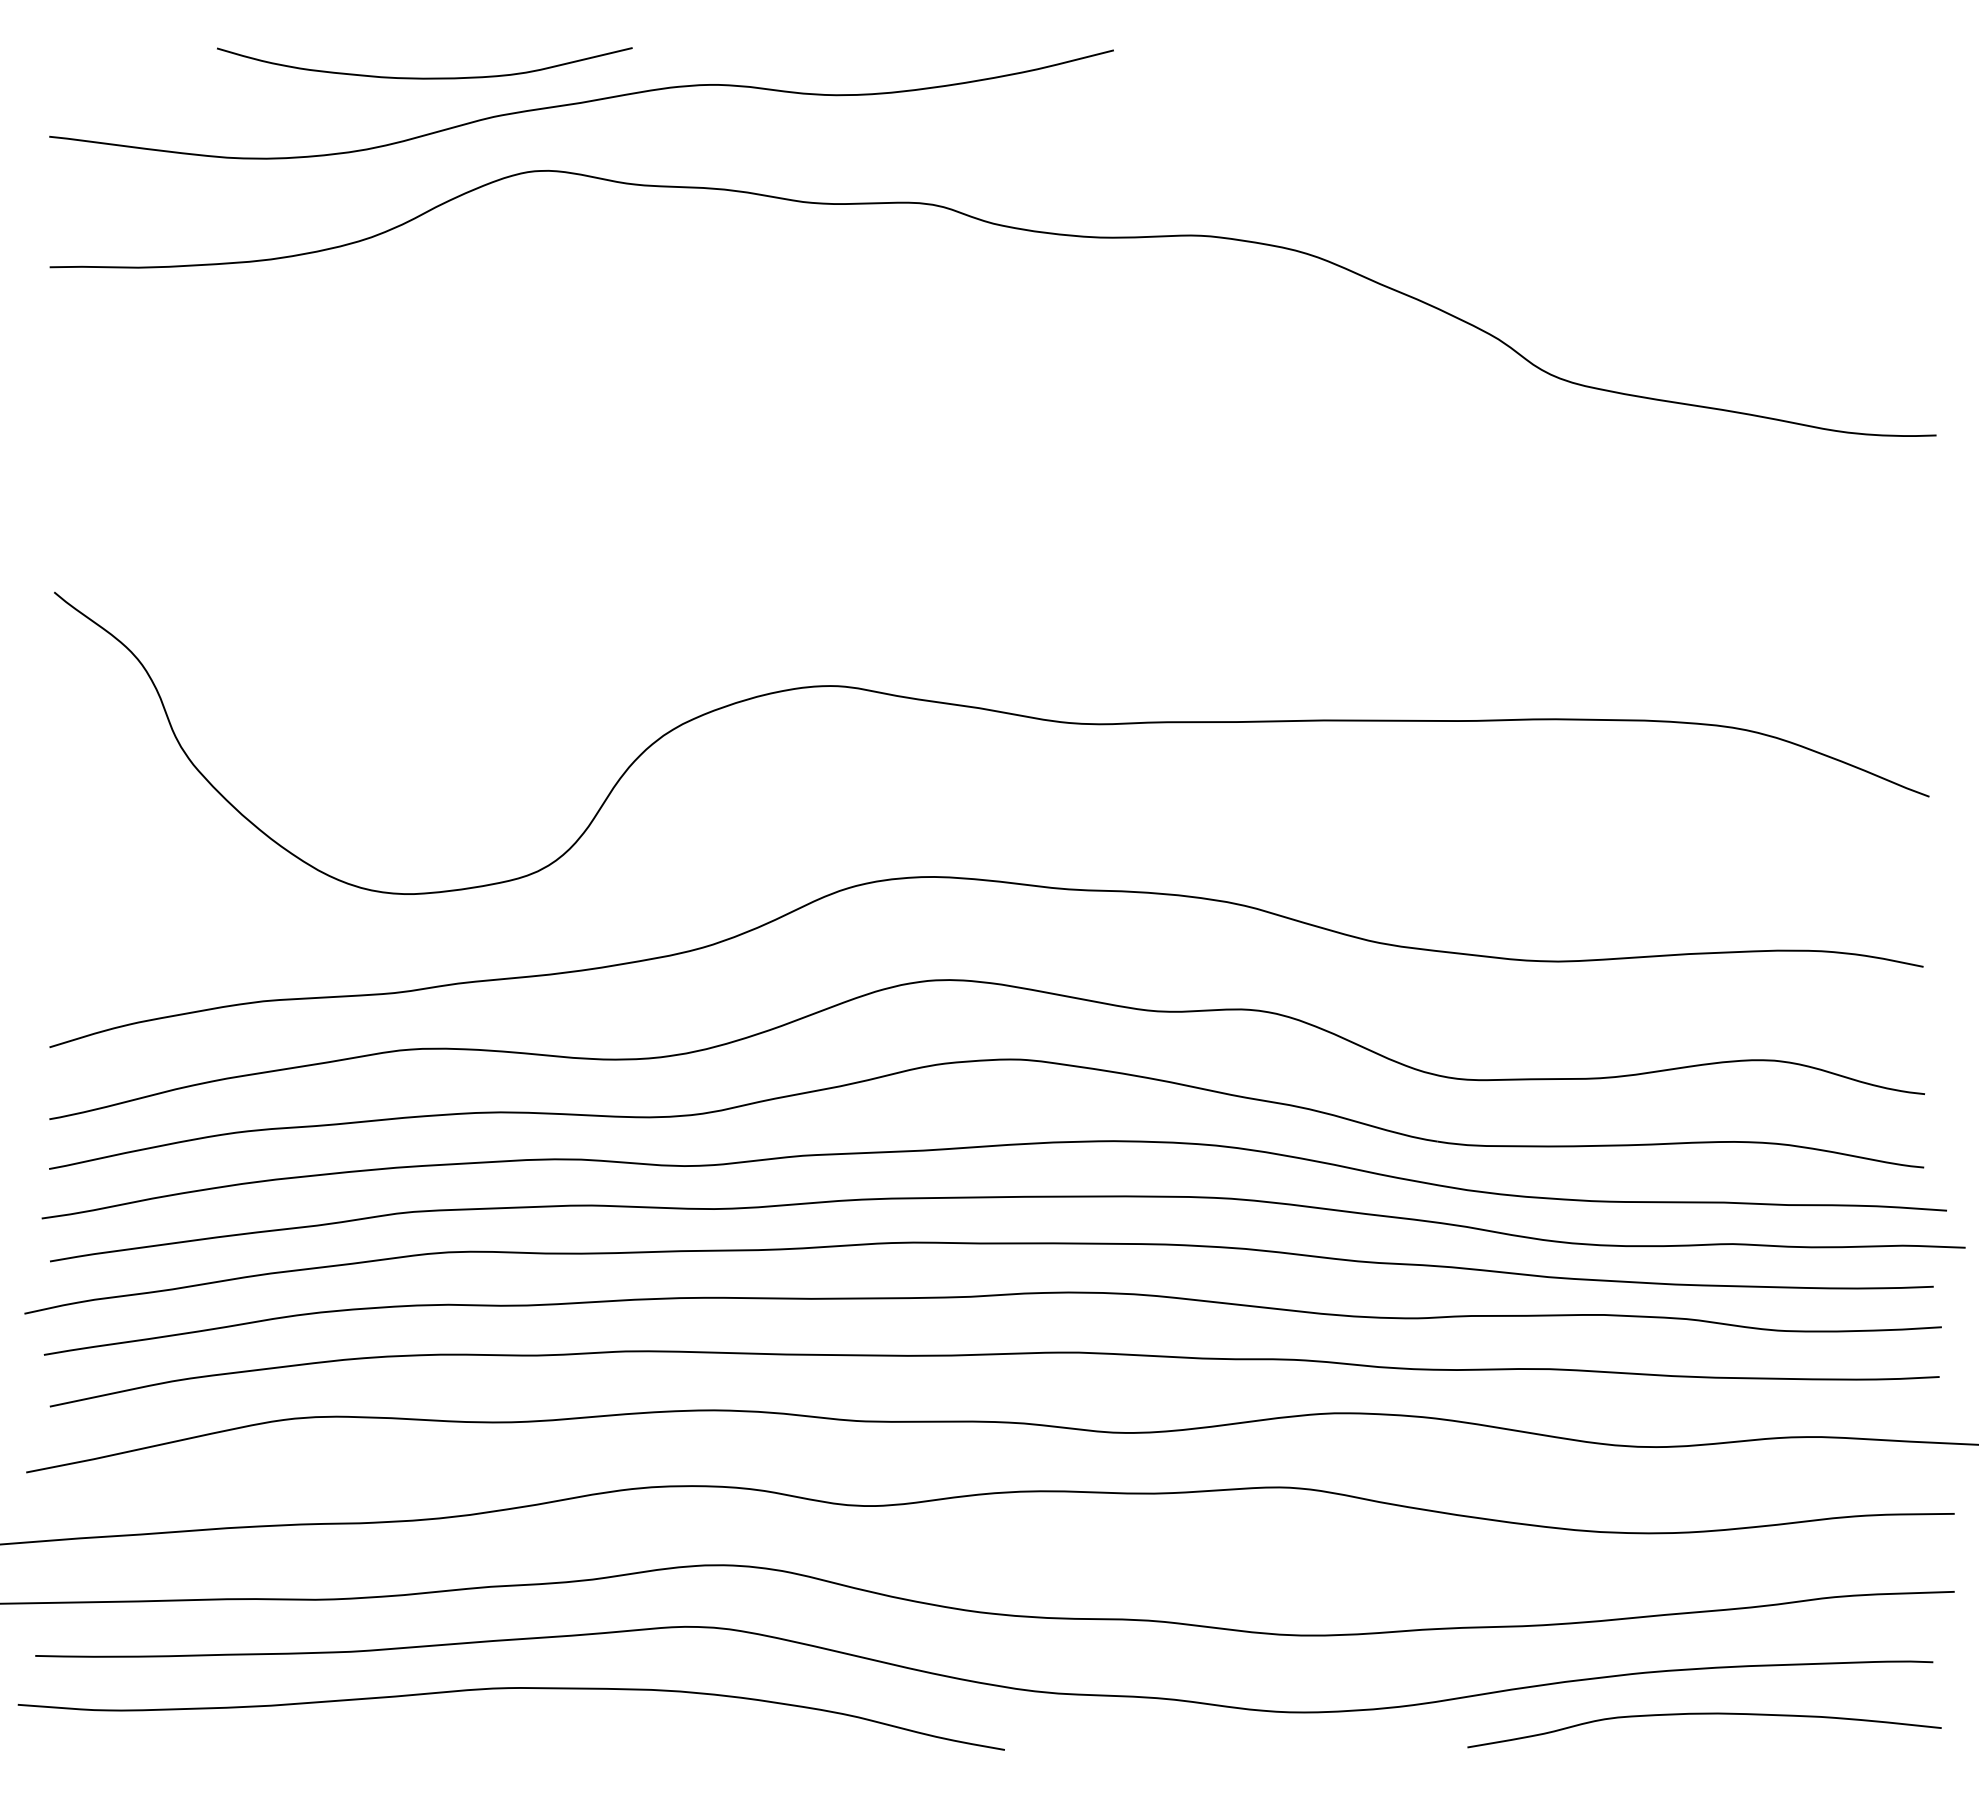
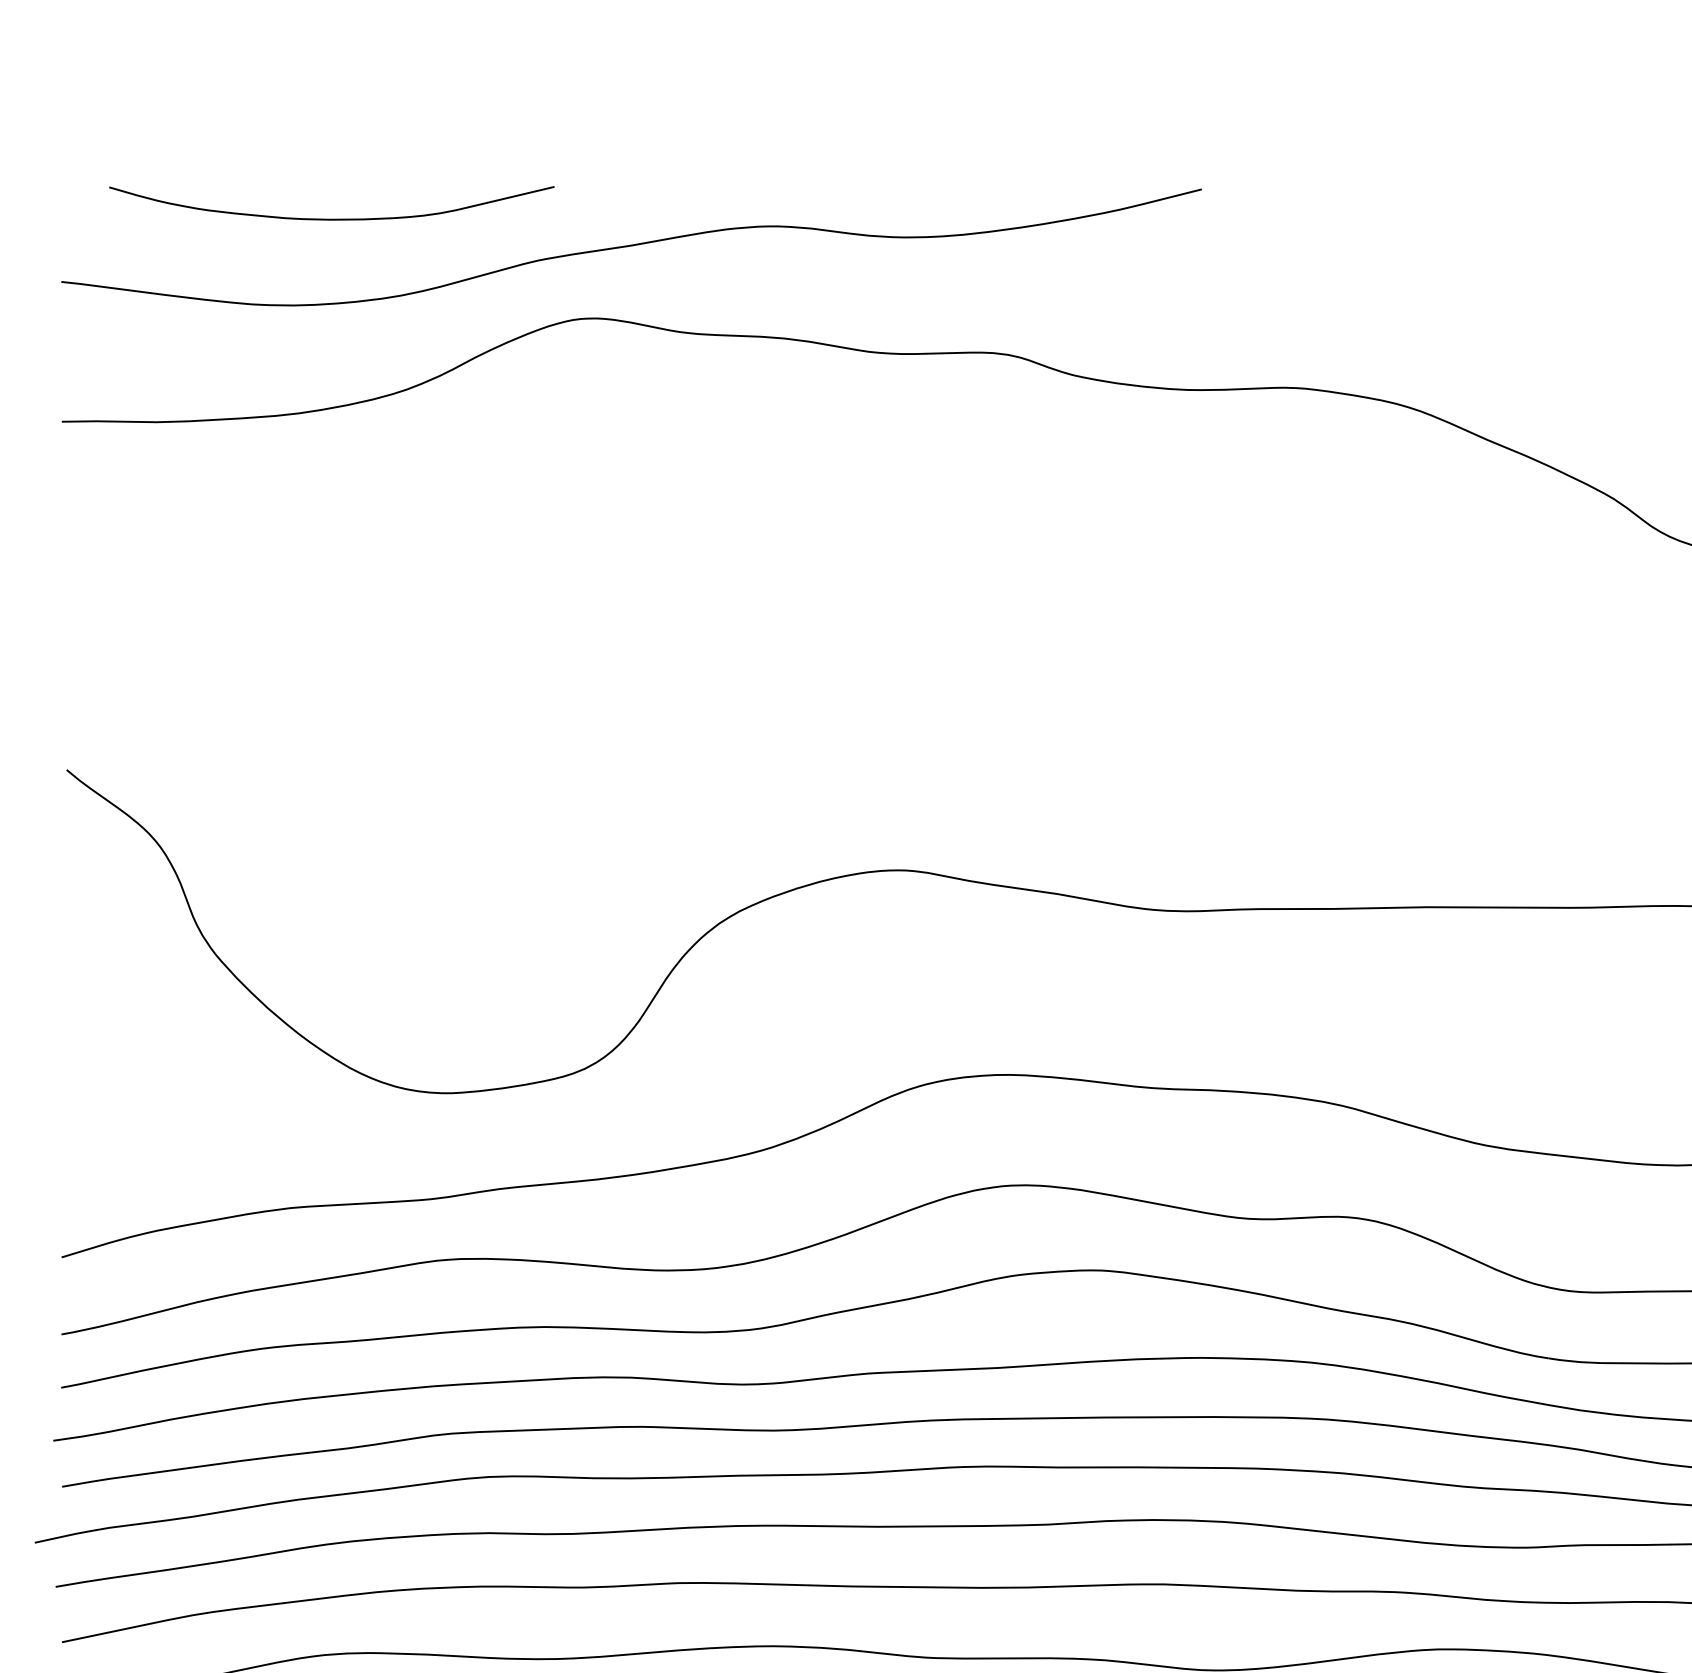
curve: (424, 77) -> (331, 218), moved

